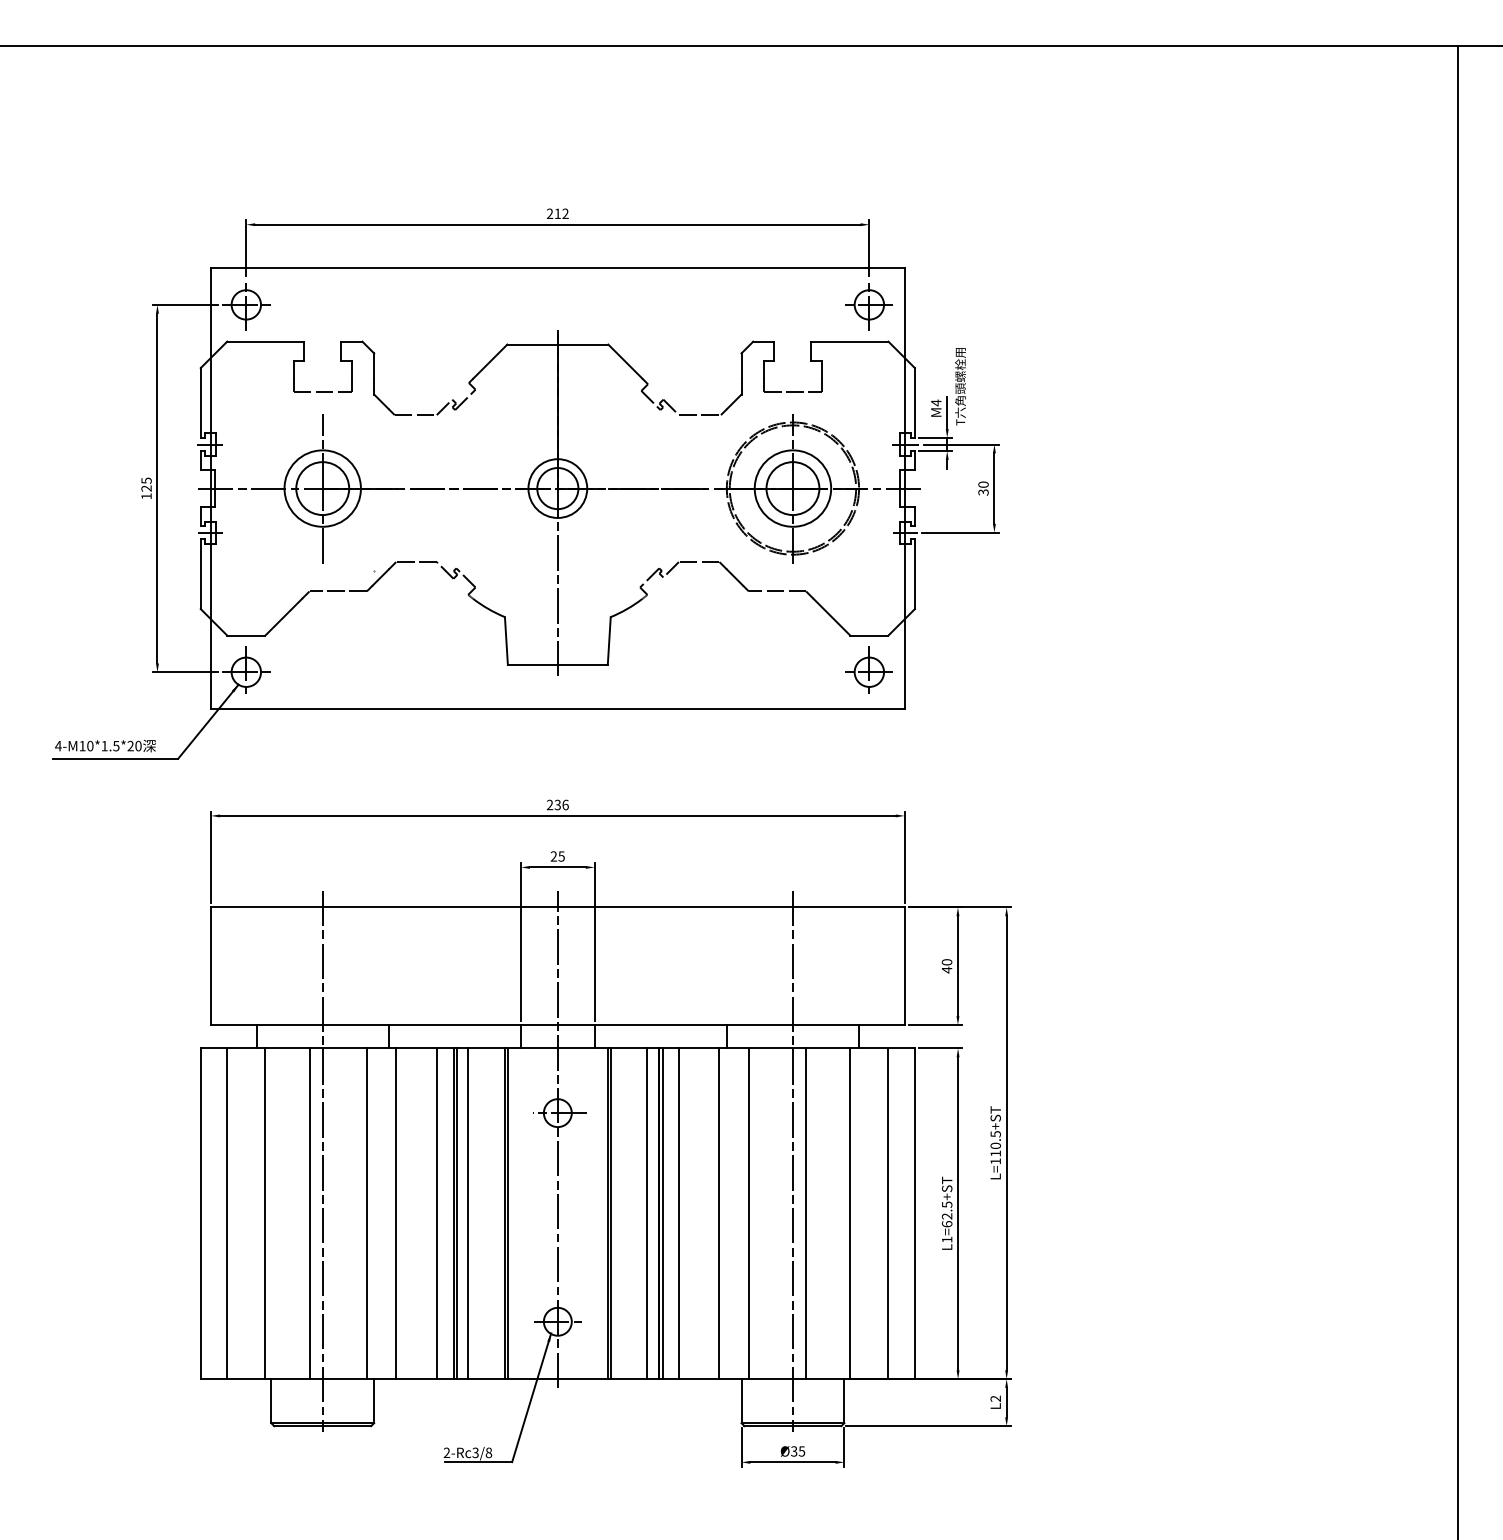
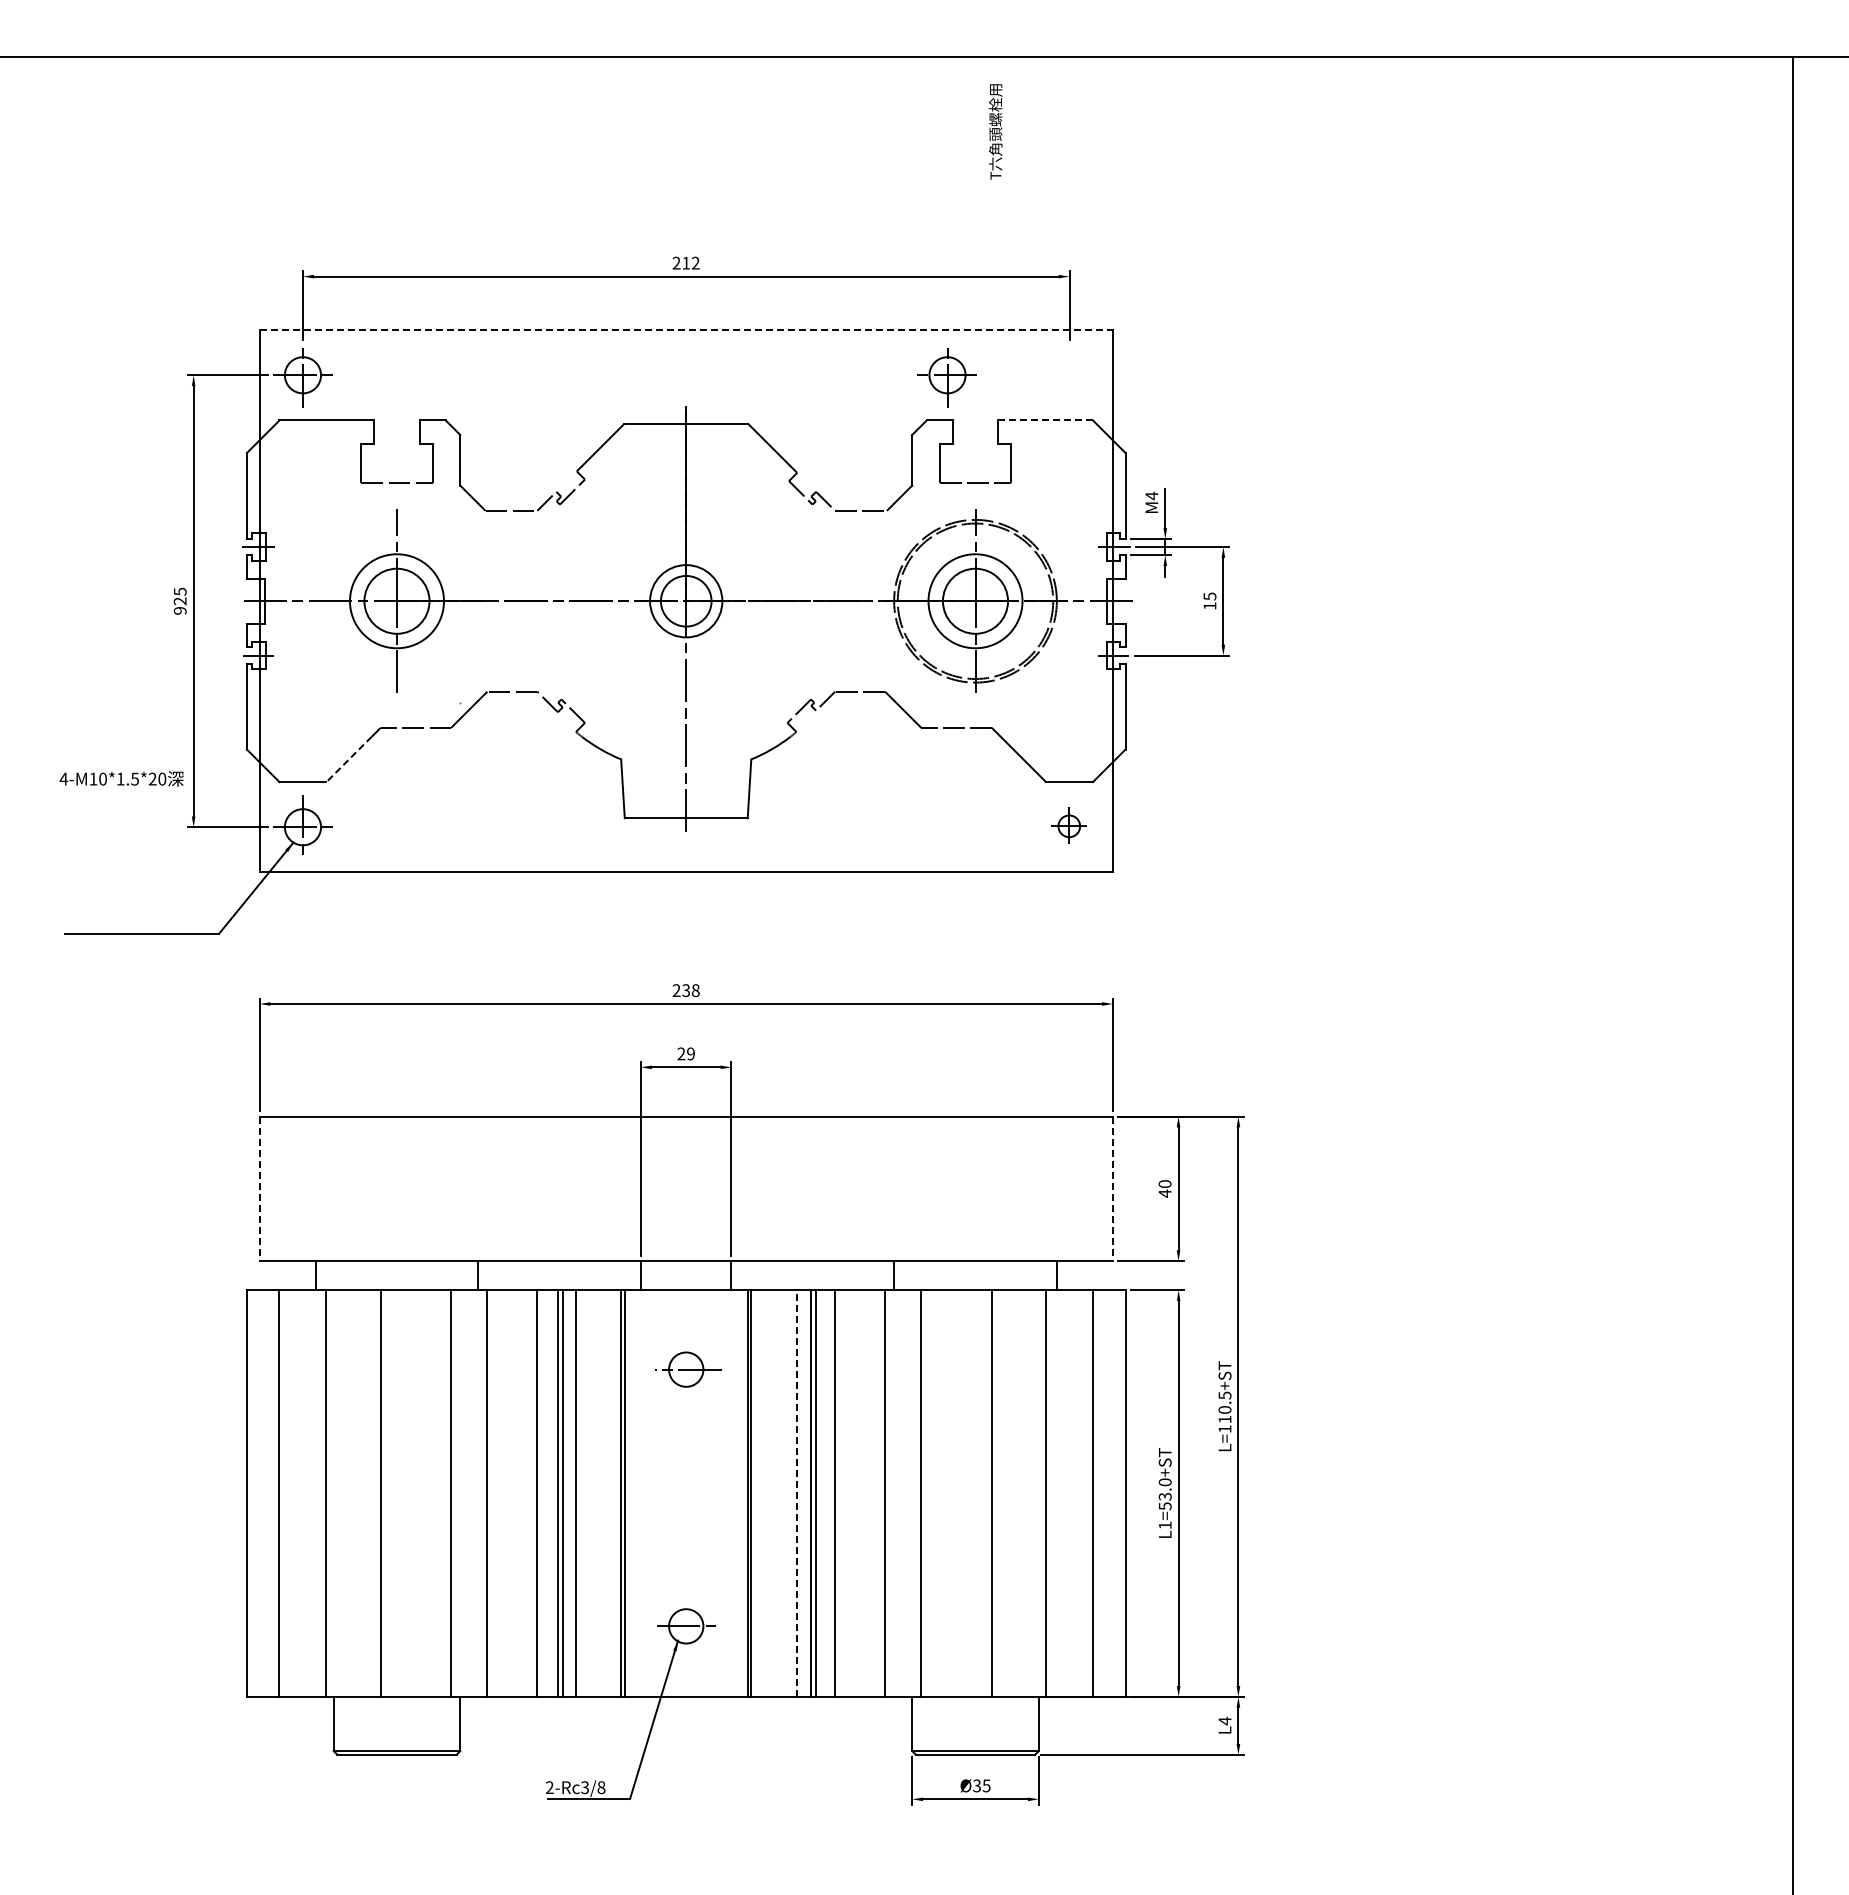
line: (558, 268) -> (686, 330), solid -> dashed
part: (868, 306) -> (946, 377), moved
line: (850, 341) -> (1046, 420), solid -> dashed
text: (960, 386) -> (995, 131), moved
text: (983, 488) -> (1209, 601), 30 -> 15
text: (145, 496) -> (179, 610), 125 -> 925
line: (284, 617) -> (349, 759), solid -> dashed
part: (868, 670) -> (1068, 824), size x0.6
text: (105, 745) -> (121, 778), moved
text: (565, 804) -> (695, 990), 236 -> 238
text: (561, 856) -> (690, 1053), 25 -> 29
line: (210, 966) -> (259, 1189), solid -> dashed
line: (904, 966) -> (1112, 1189), solid -> dashed
line: (558, 1139) -> (686, 1401), removed
line: (322, 1160) -> (396, 1428), removed
line: (792, 1160) -> (975, 1428), removed
line: (647, 1213) -> (796, 1493), solid -> dashed
text: (946, 1214) -> (1164, 1494), L1=62.5+ST -> L1=53.0+ST
text: (995, 1398) -> (1224, 1720), L2 -> L4

